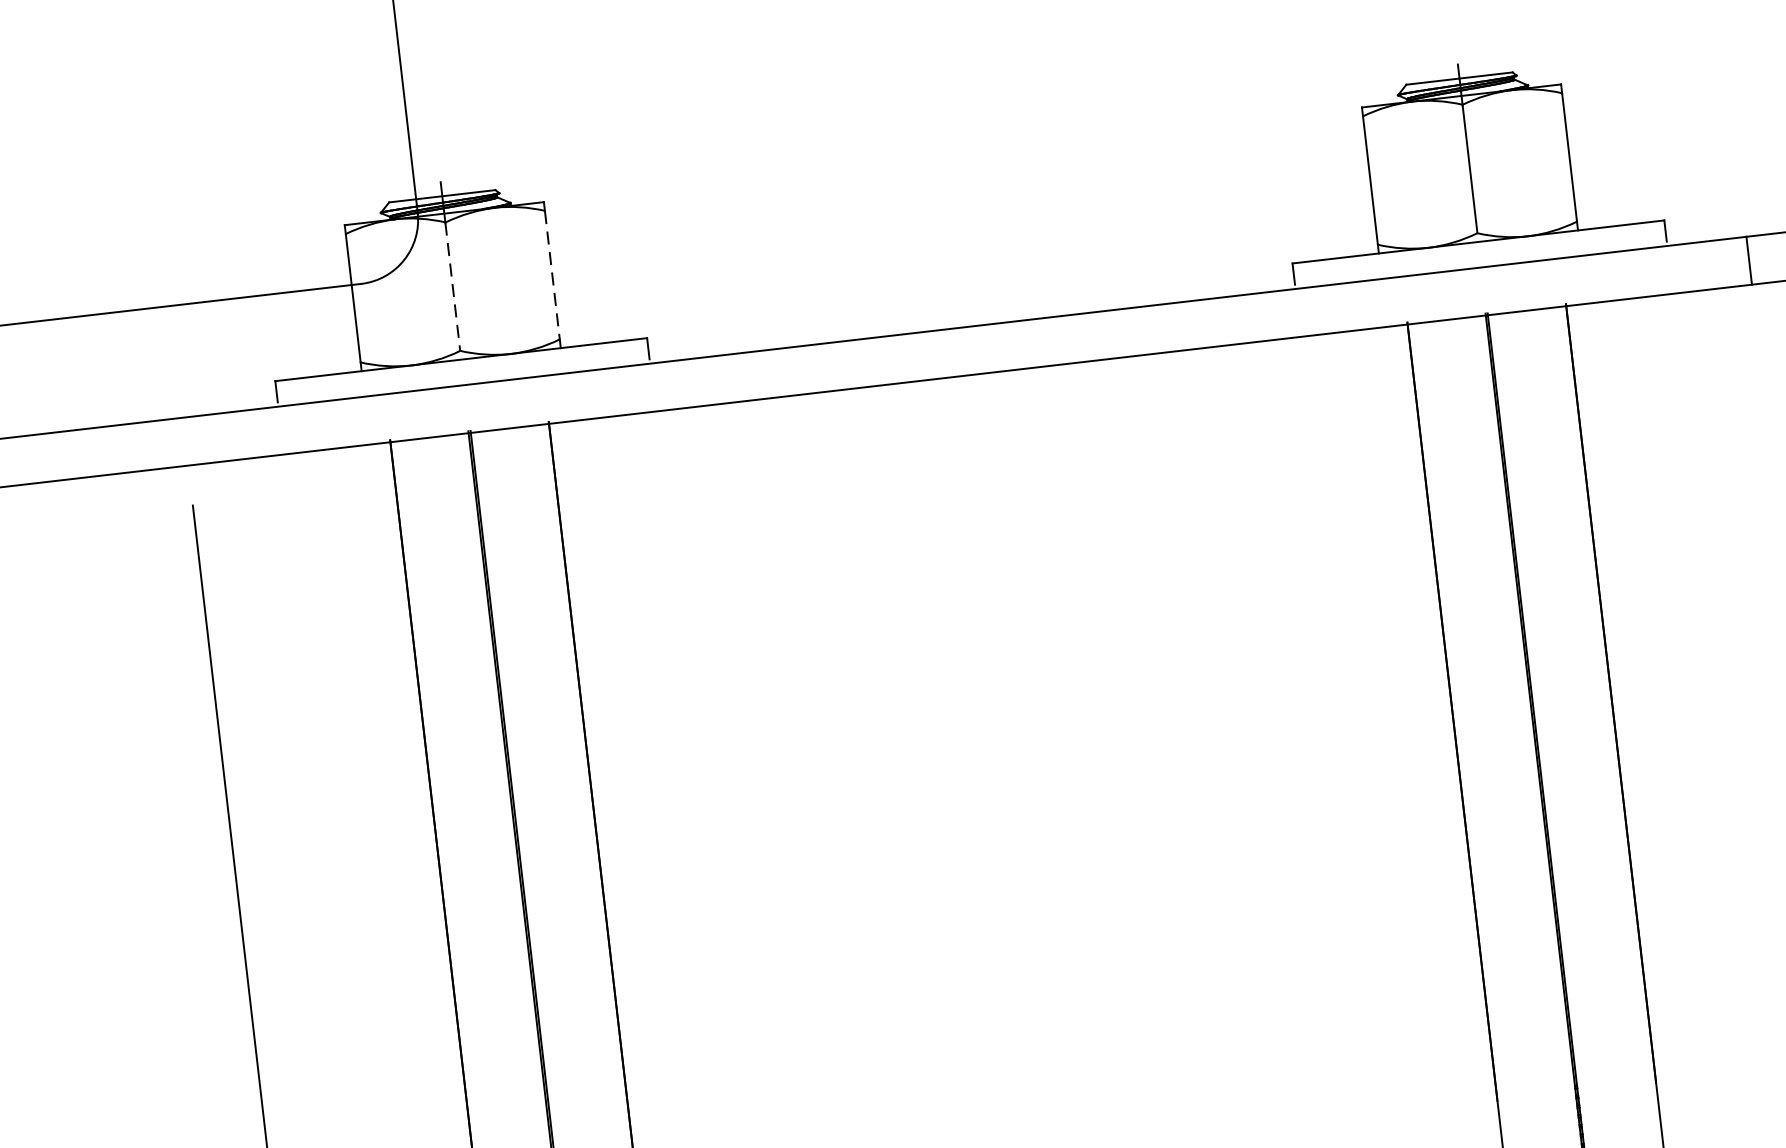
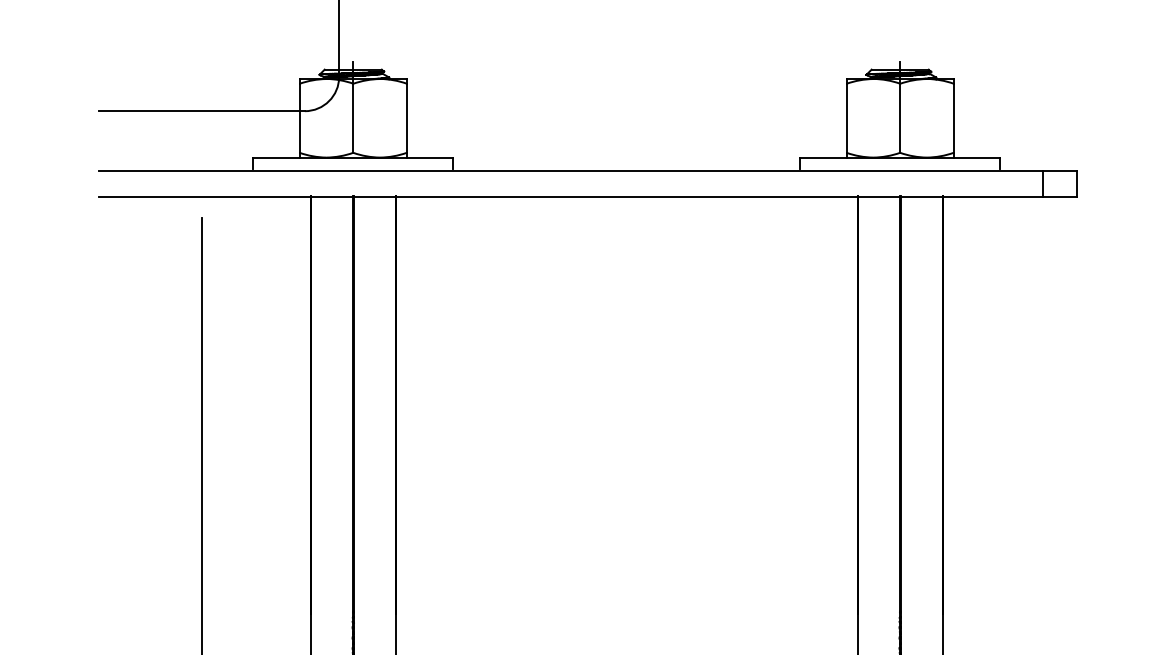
line: (551, 275) -> (406, 118), dashed -> solid
line: (453, 287) -> (353, 118), dashed -> solid

